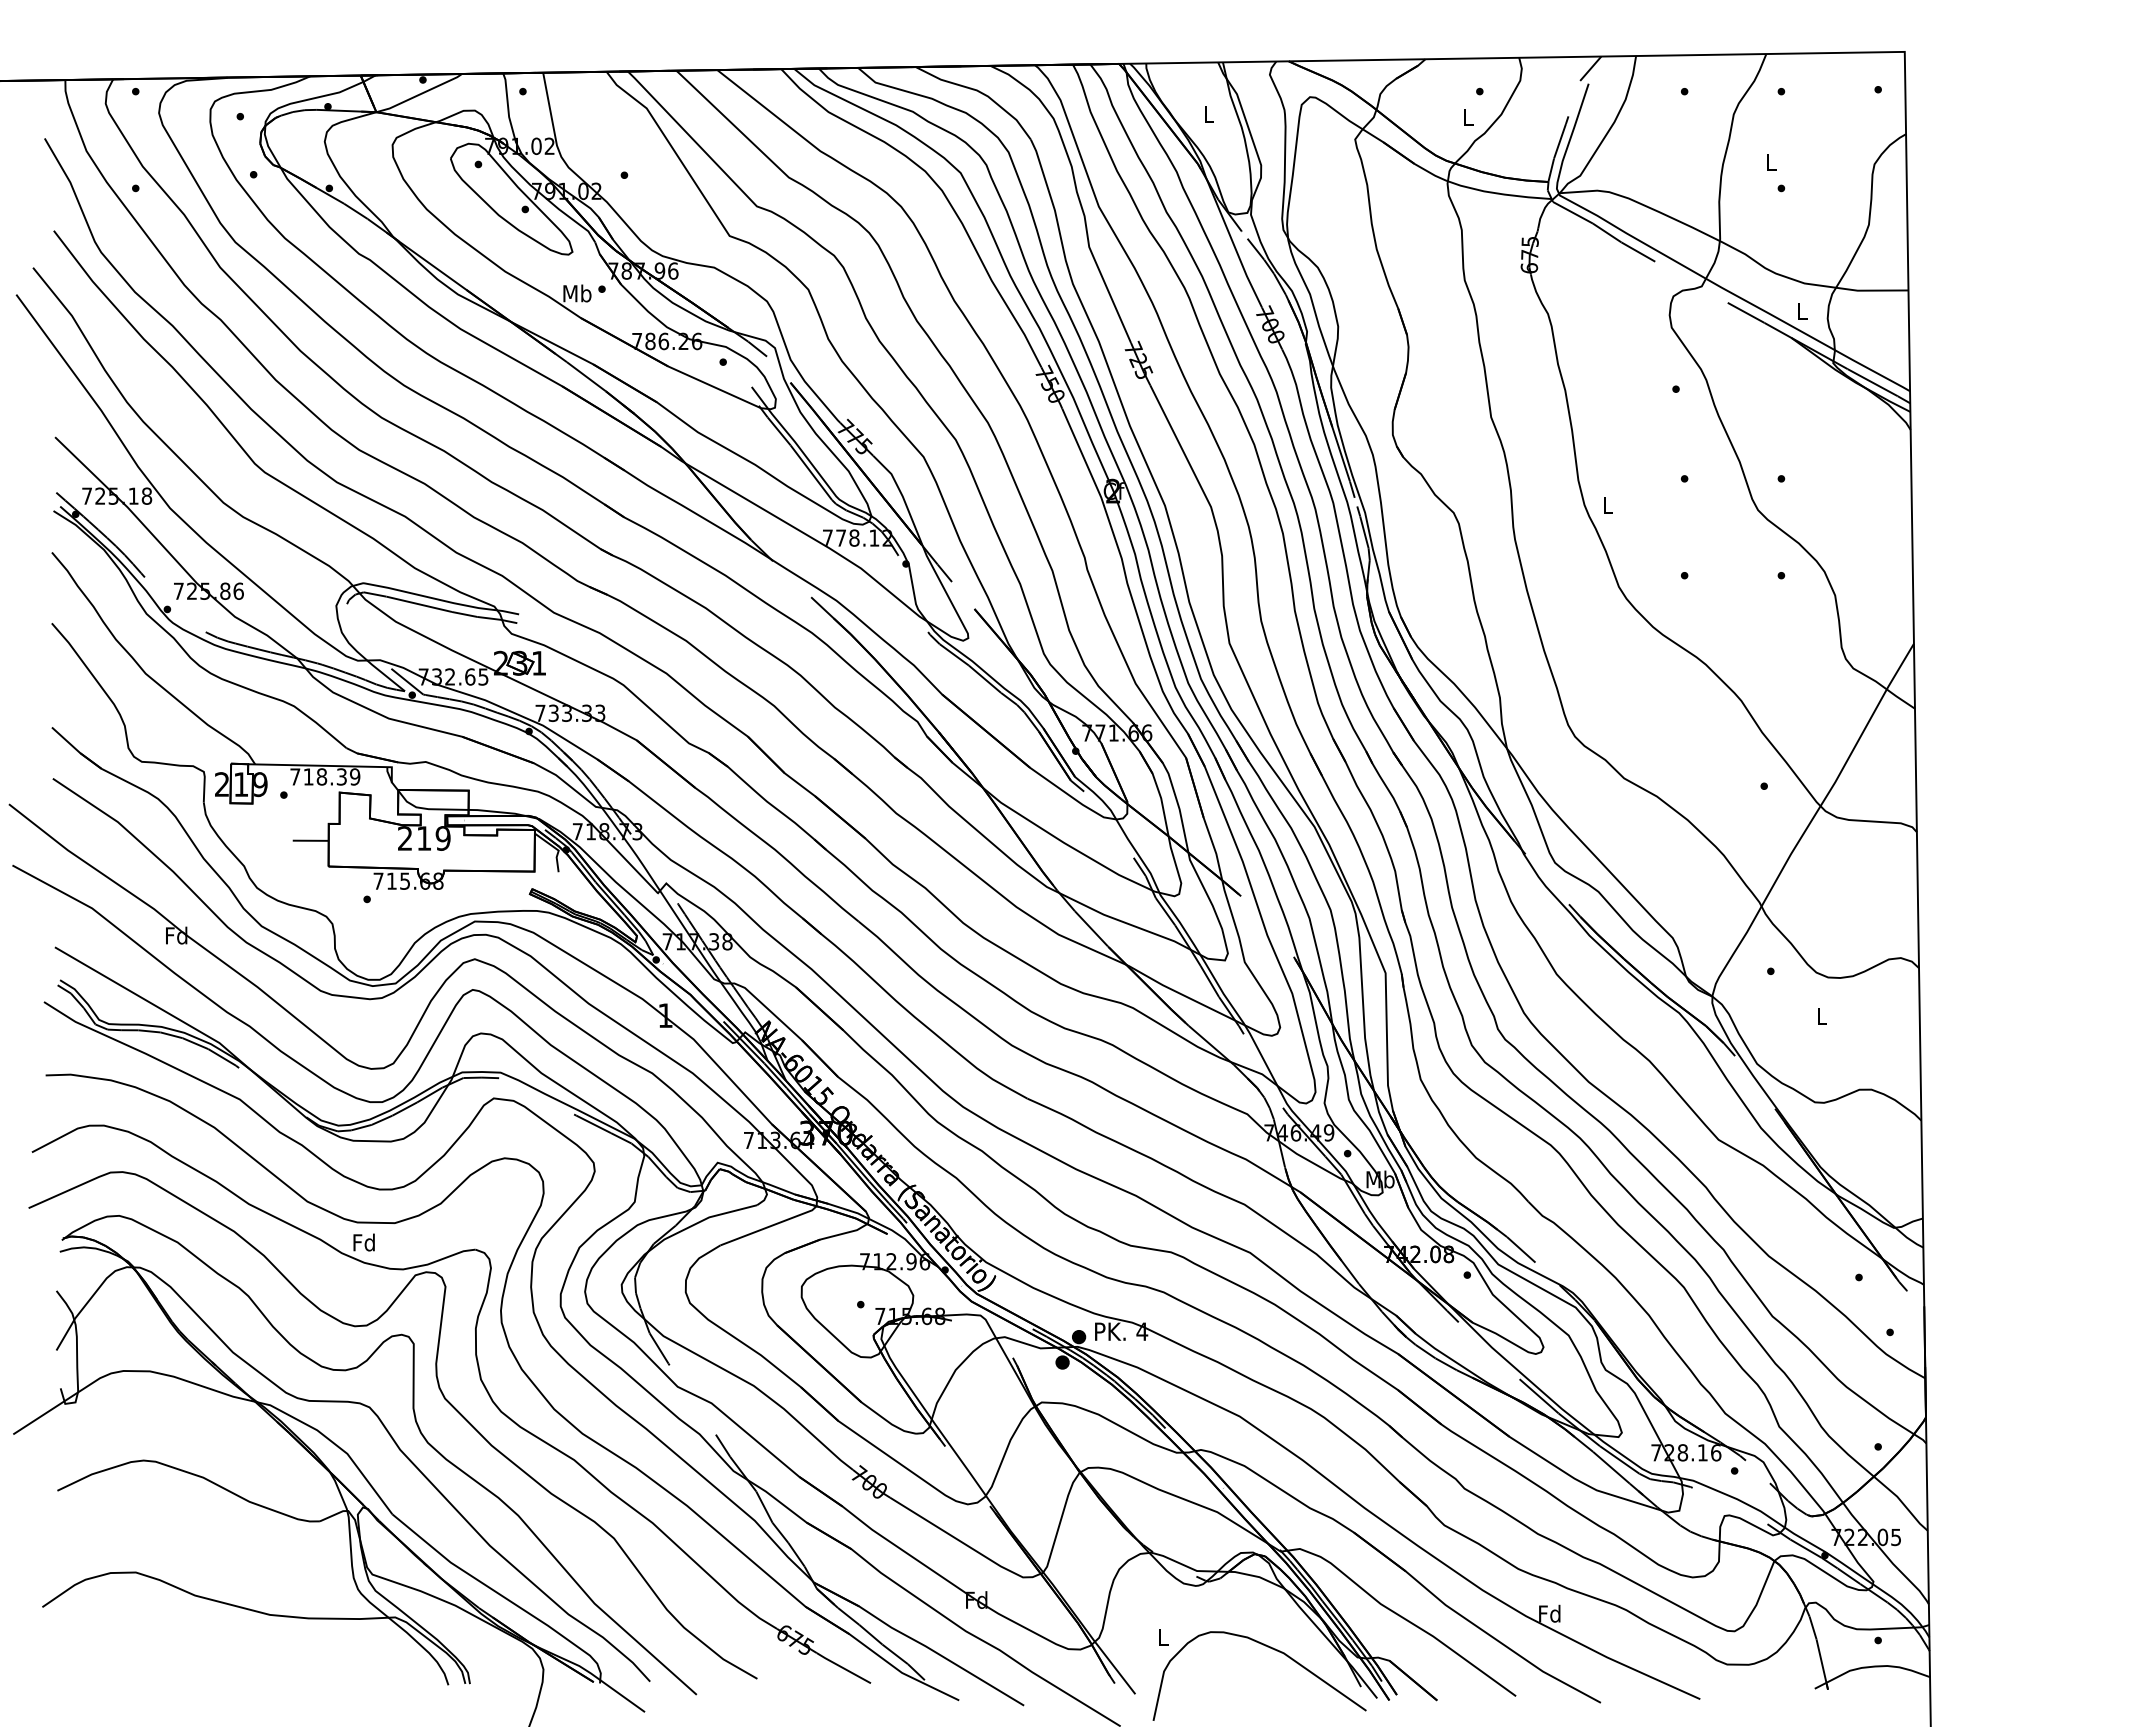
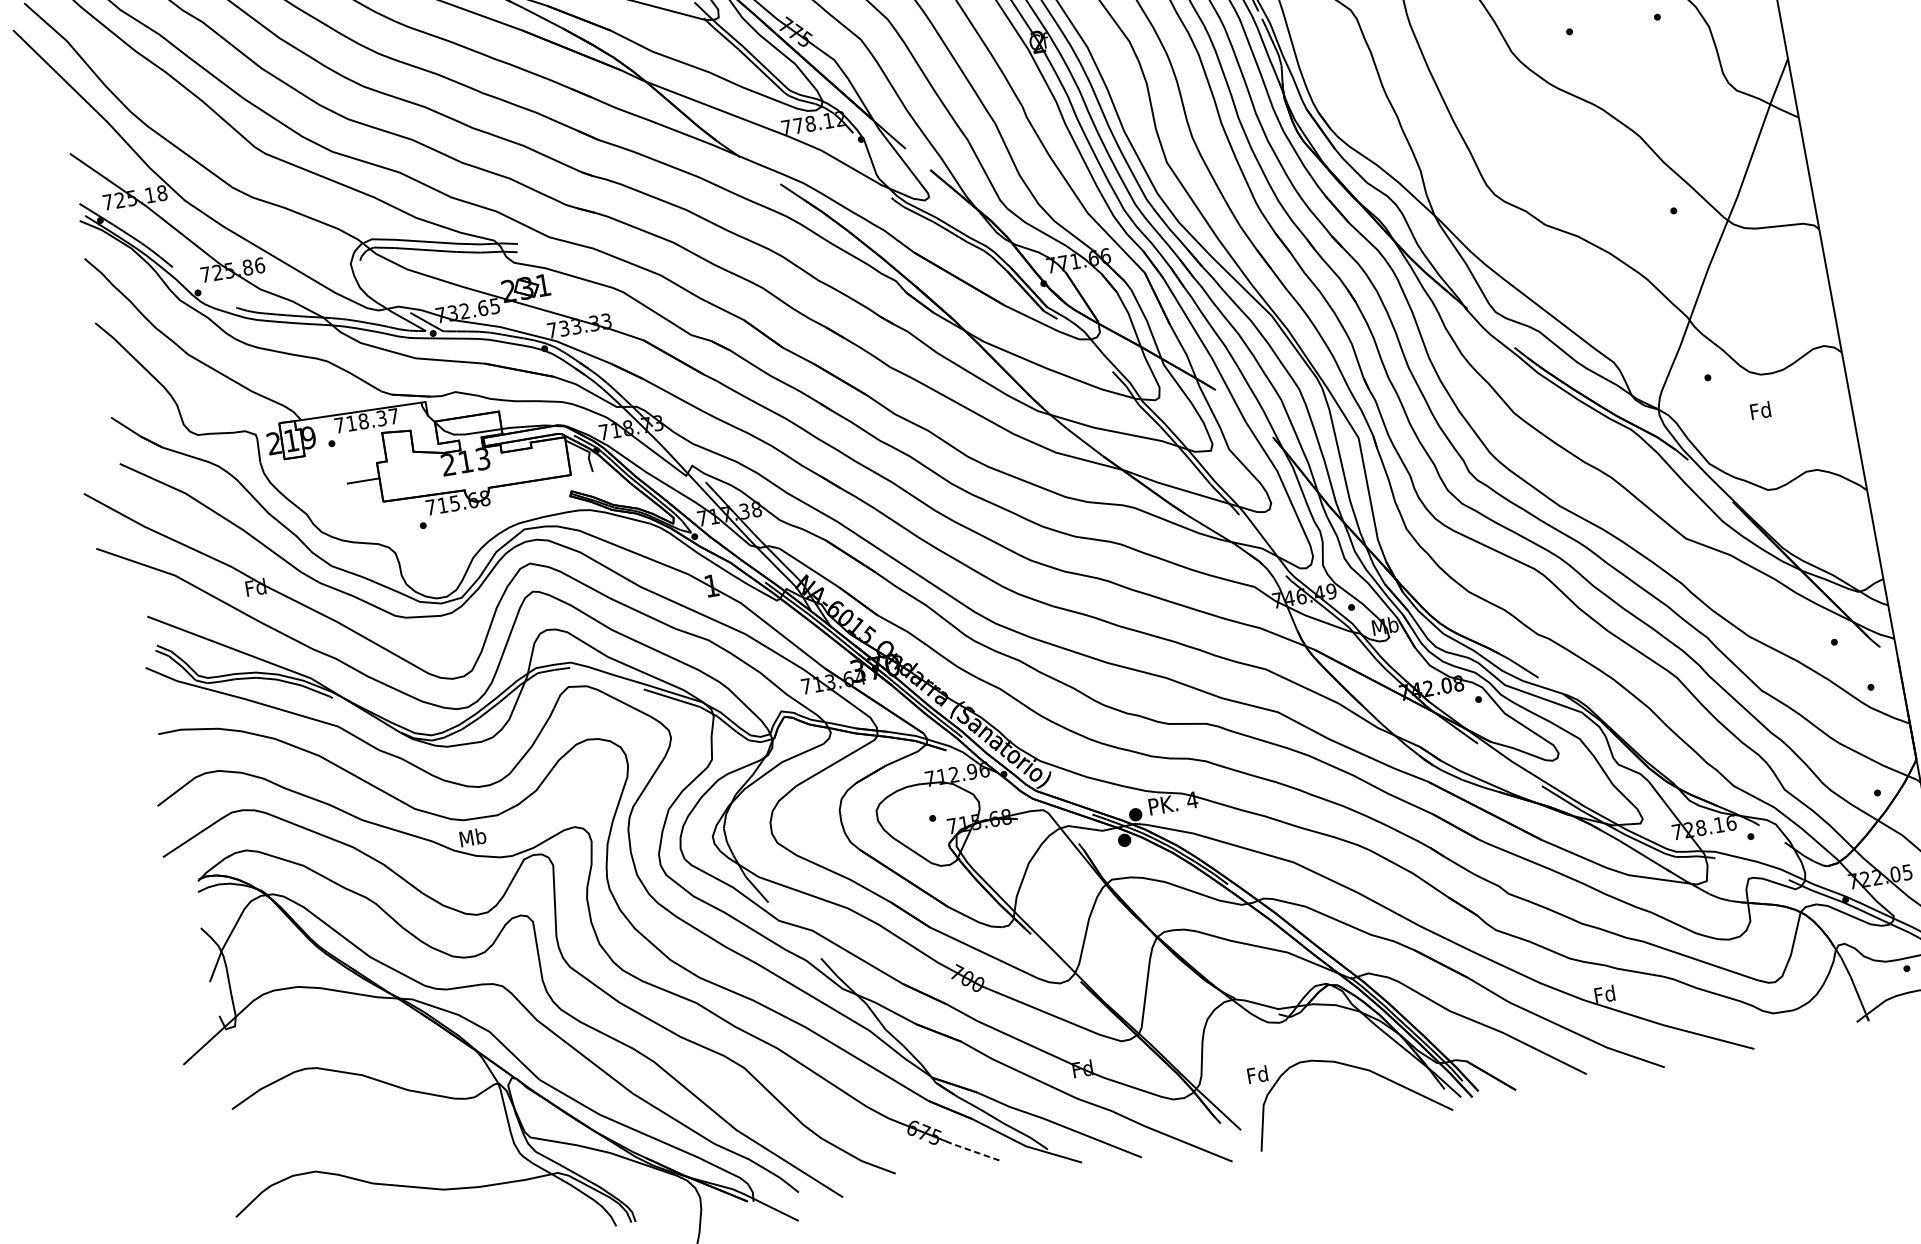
text: (355, 776) -> (394, 415), 718.39 -> 718.37
text: (442, 838) -> (482, 458), 219 -> 213
text: (1821, 1015) -> (1760, 410), L -> Fd
text: (364, 1242) -> (472, 837), Fd -> Mb
text: (1162, 1637) -> (1257, 1074), L -> Fd
line: (843, 1668) -> (972, 1151), solid -> dashed

